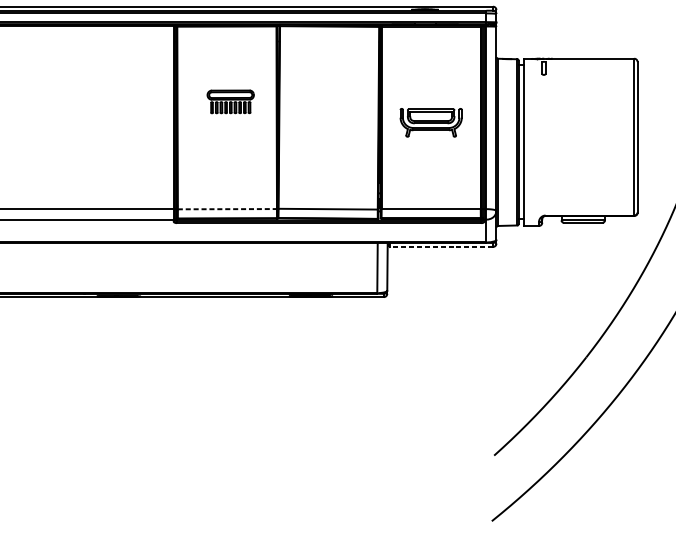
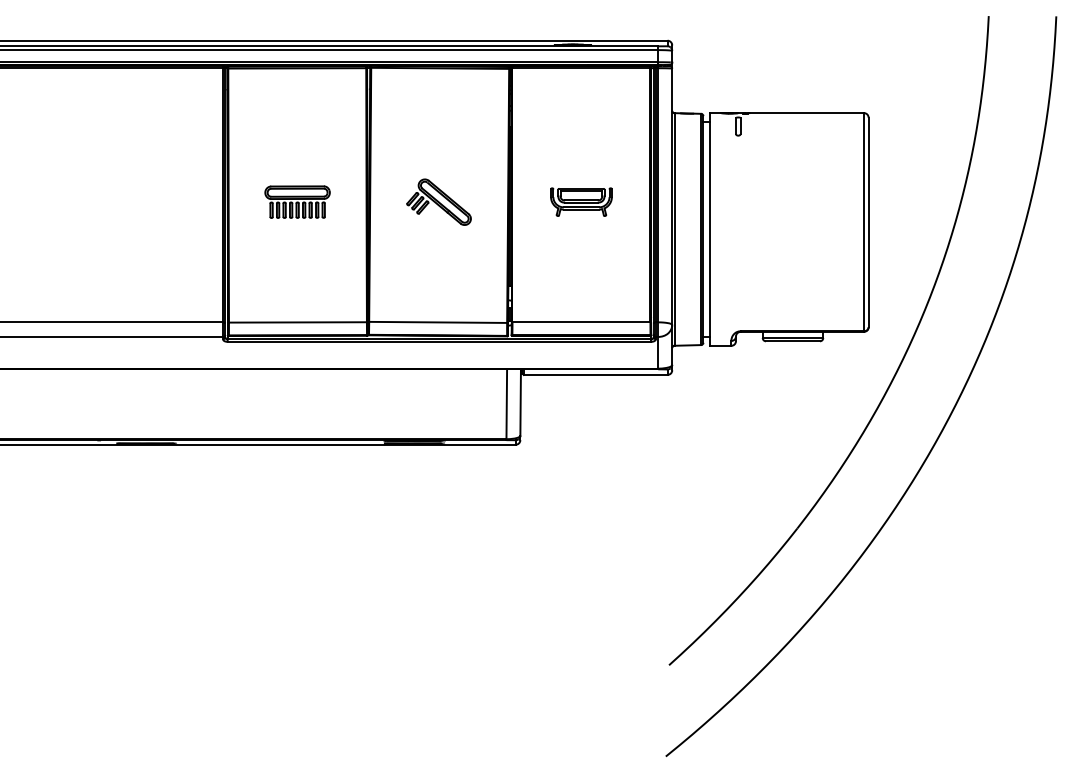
part: (230, 101) -> (297, 201), moved
part: (328, 122) -> (438, 201), added
part: (431, 122) -> (581, 201), size x0.71
line: (227, 209) -> (297, 322), dashed -> solid
line: (441, 246) -> (595, 374), dashed -> solid

